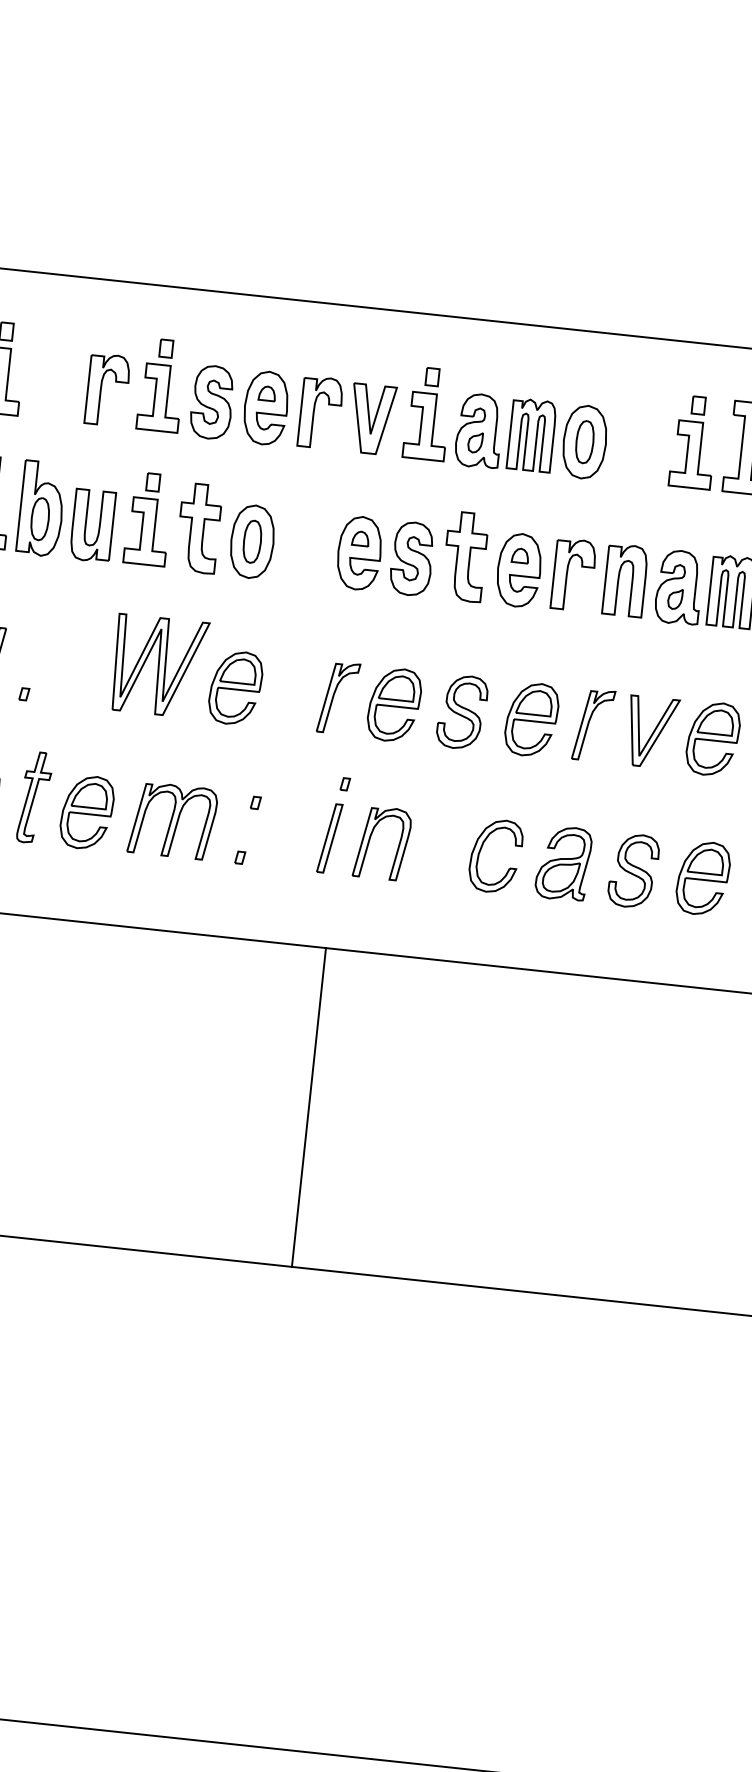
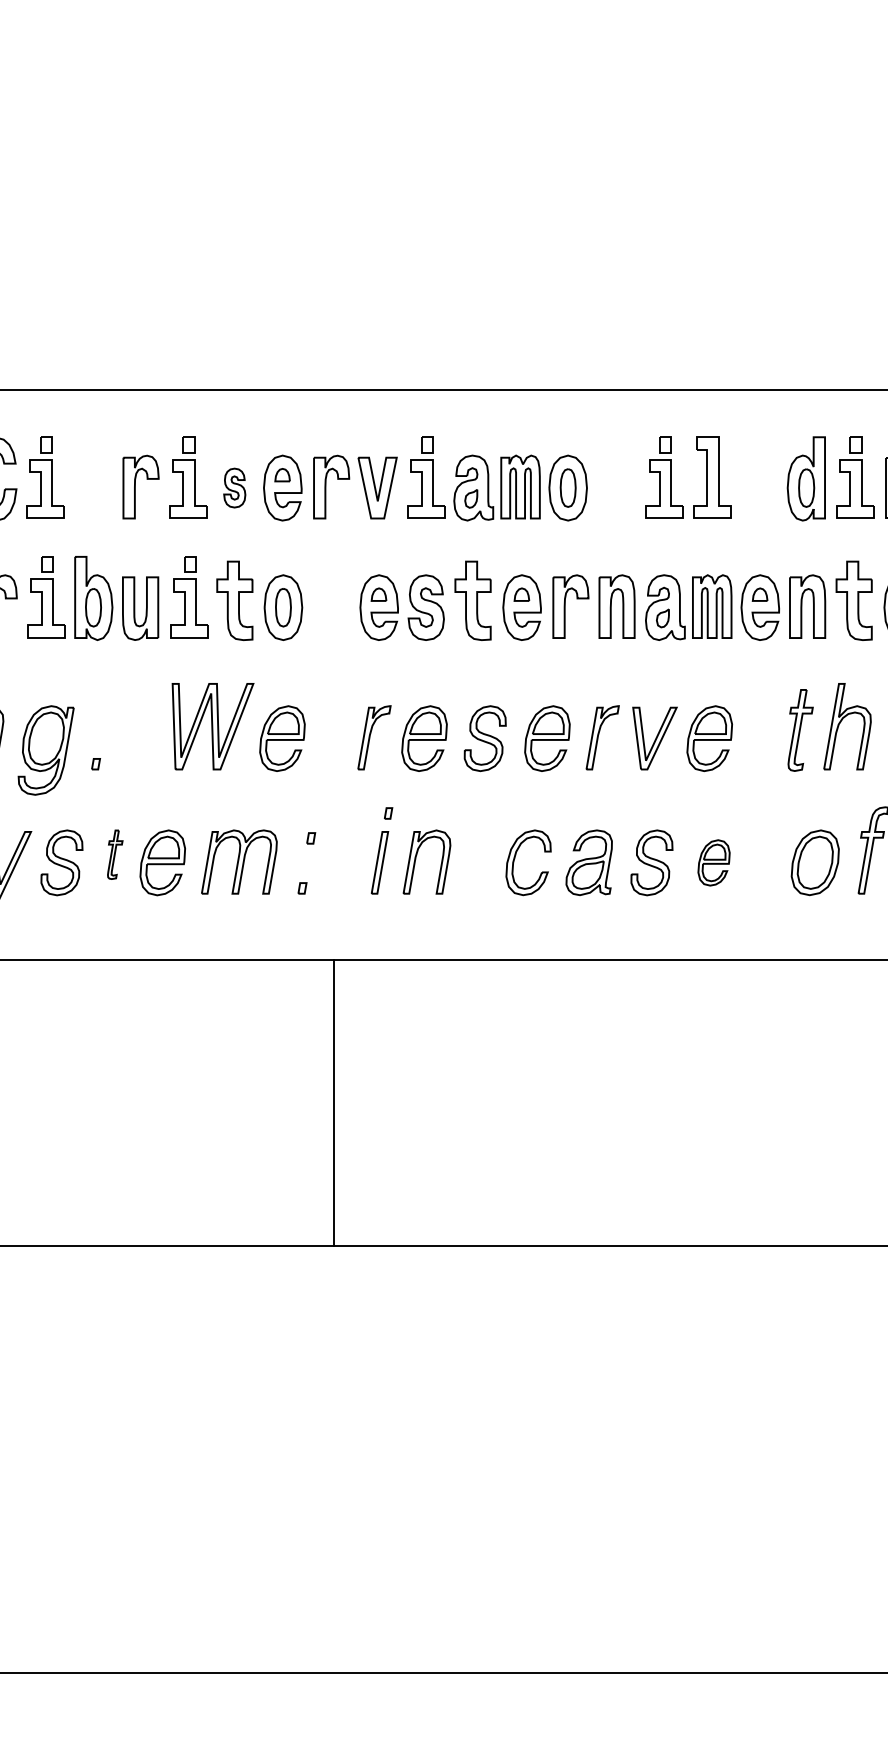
part: (212, 401) -> (234, 487), size x0.6
part: (35, 797) -> (115, 854), size x0.6
part: (702, 877) -> (713, 862), size x0.7
line: (308, 1107) -> (333, 1102), moved

